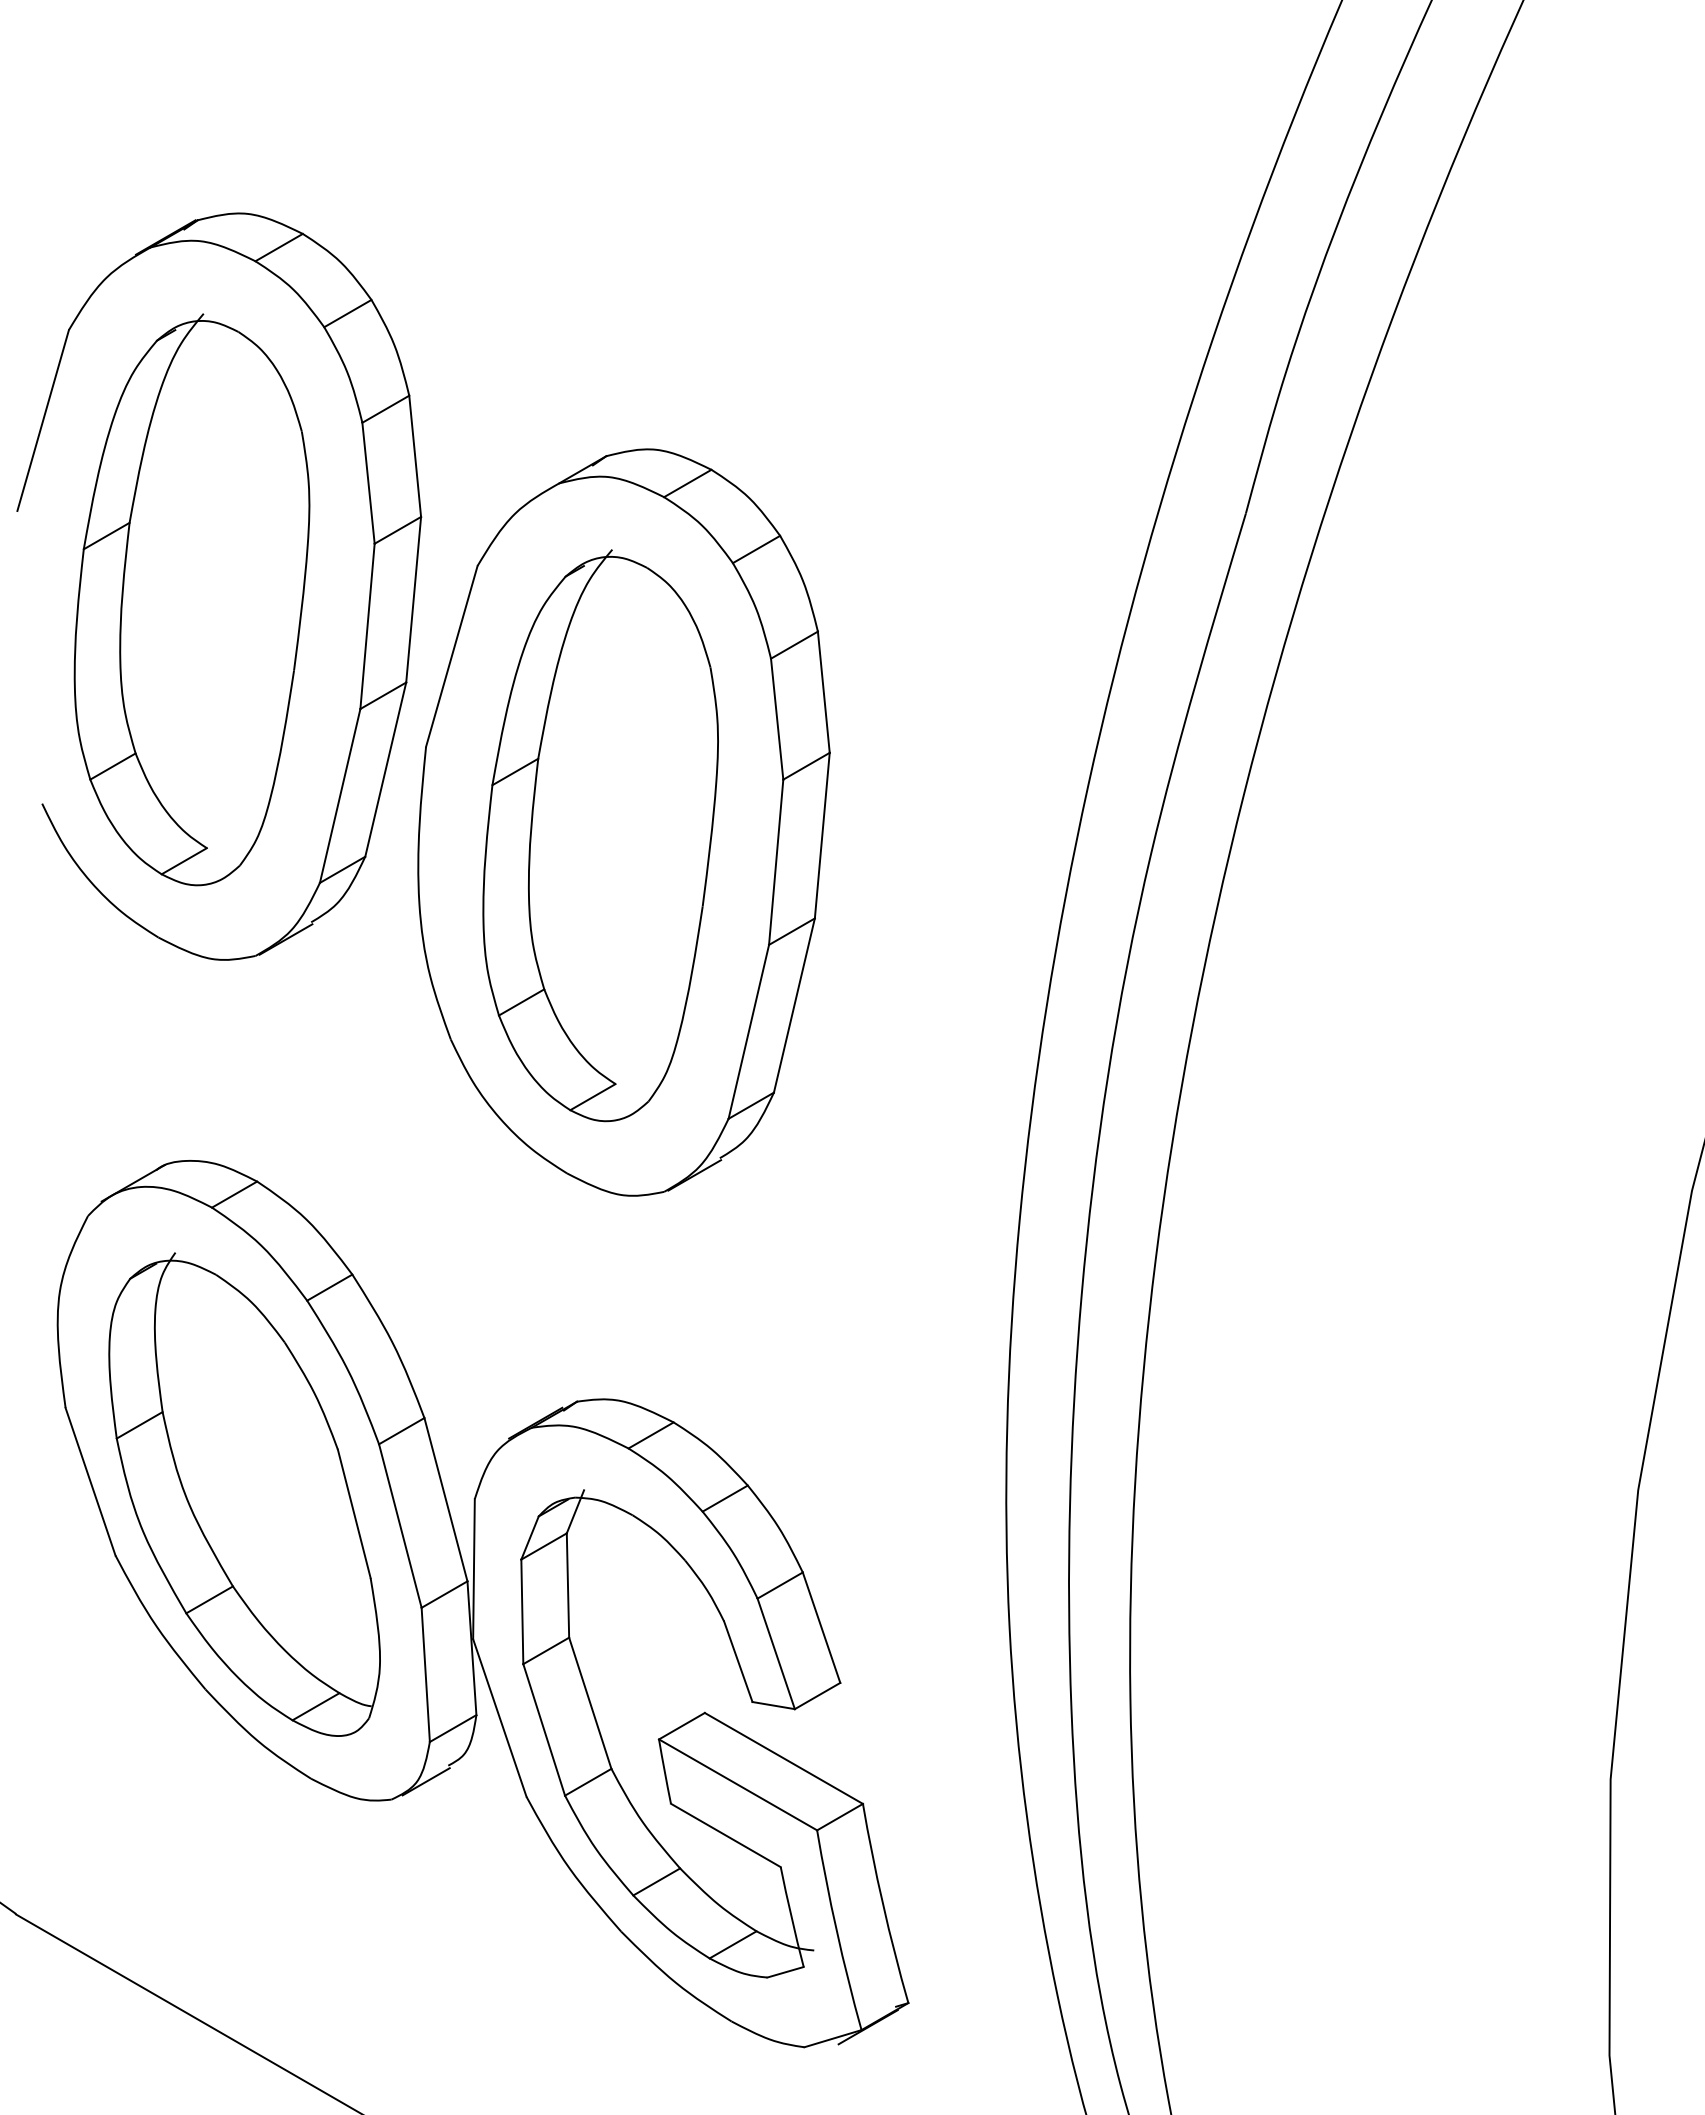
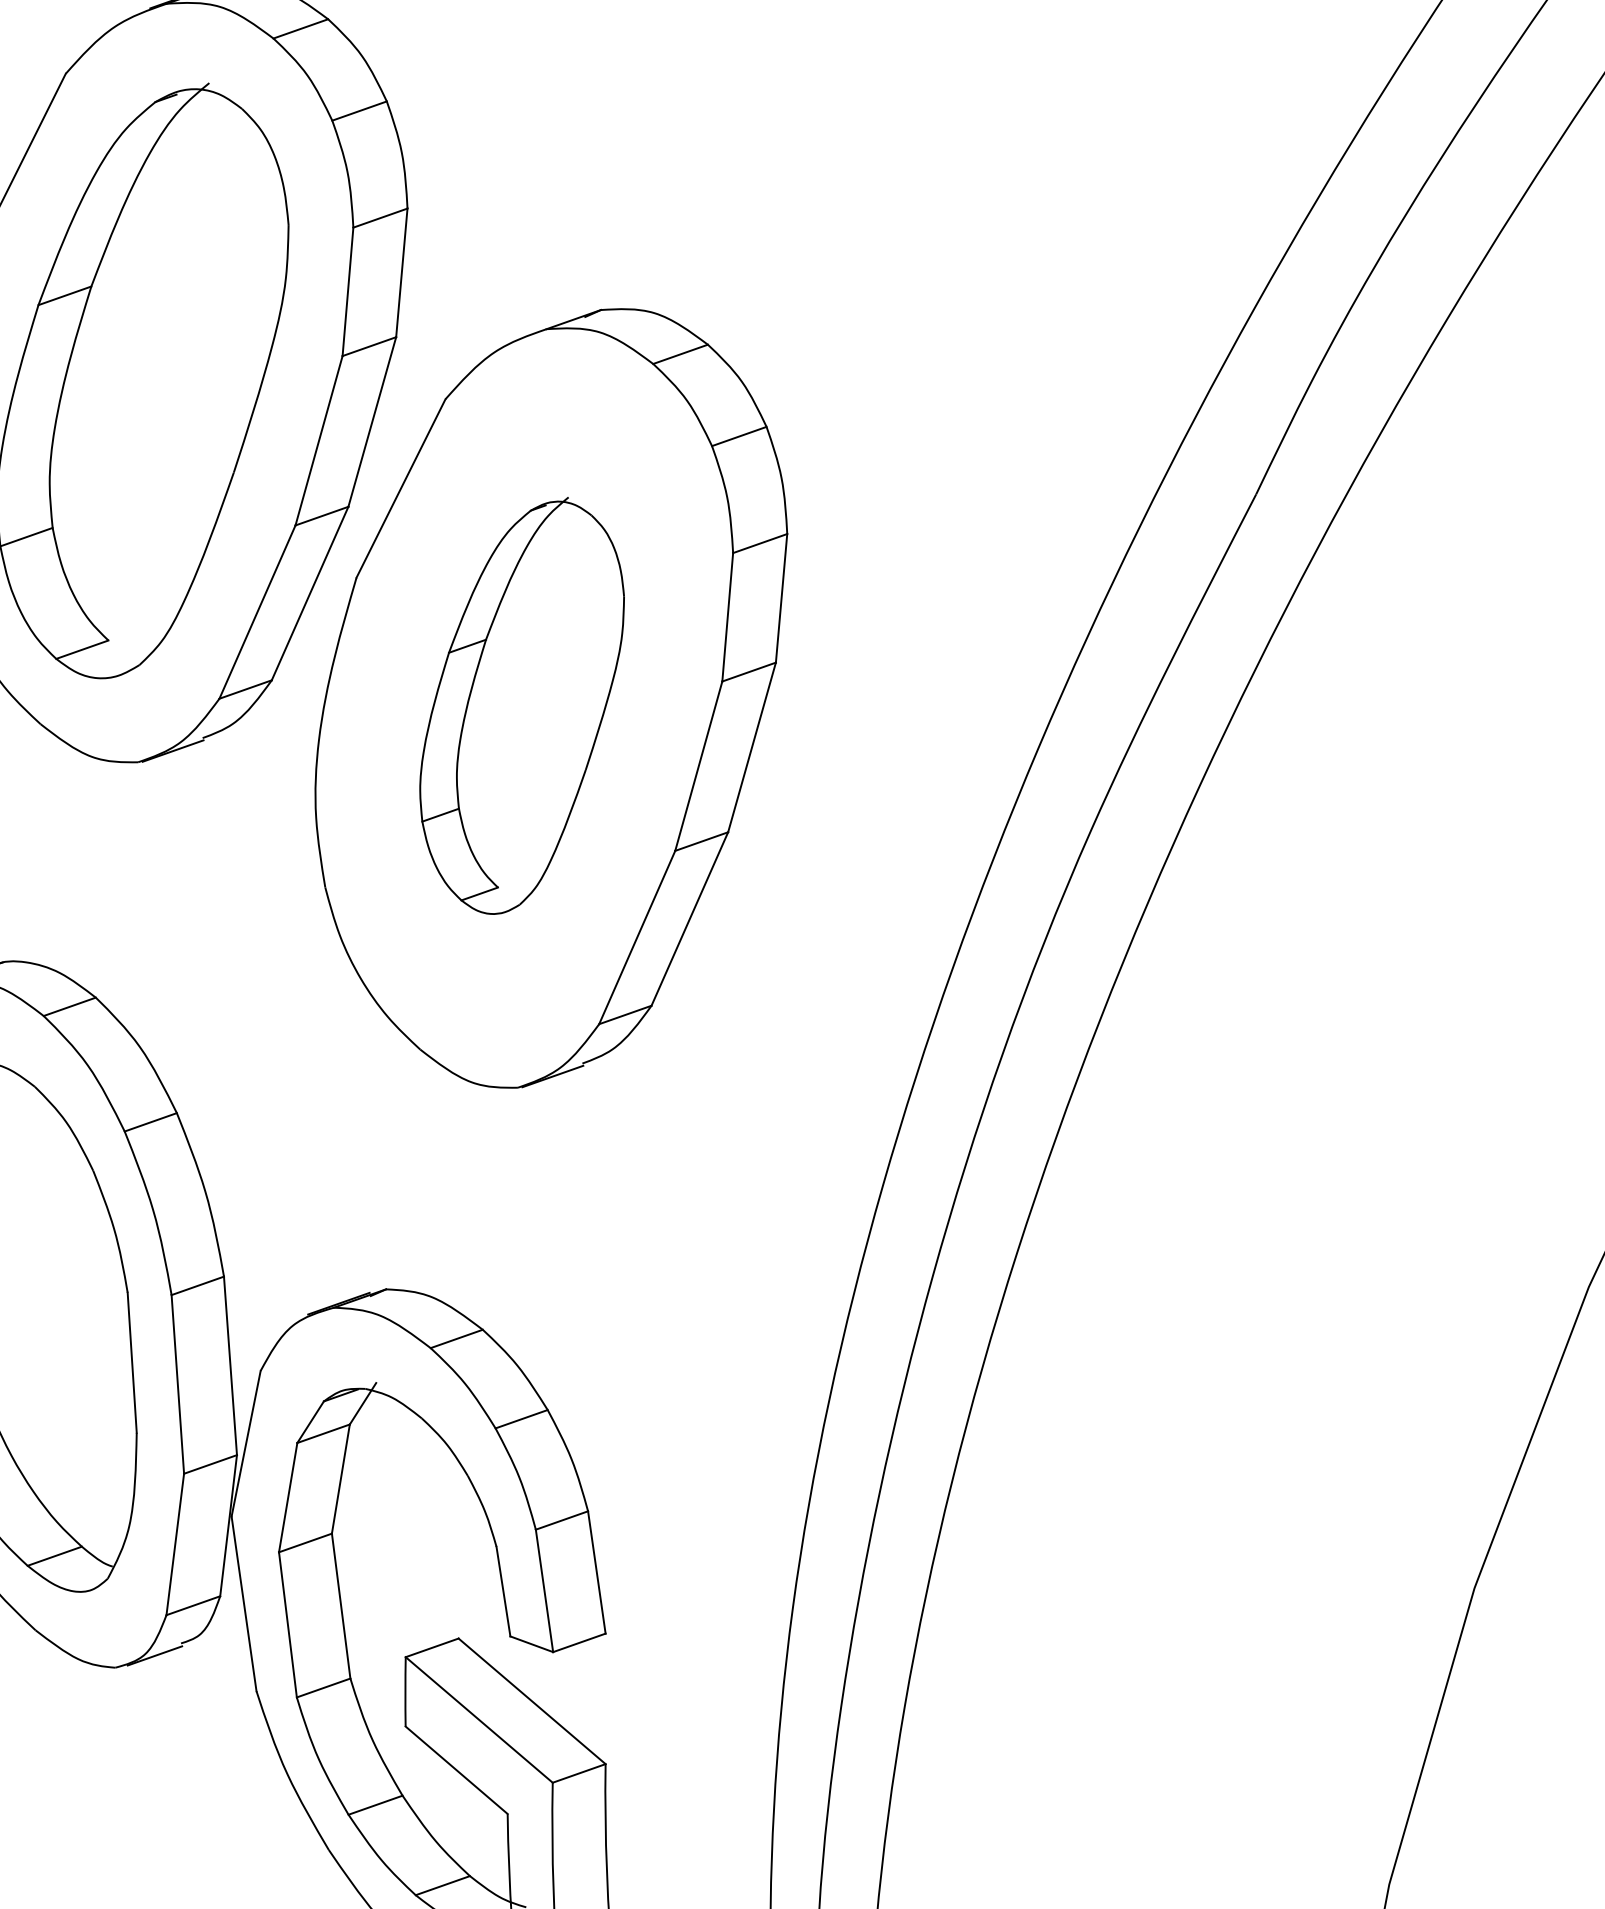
part: (600, 835) -> (520, 704), size x0.7

